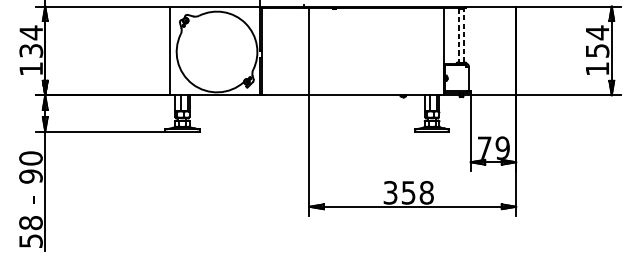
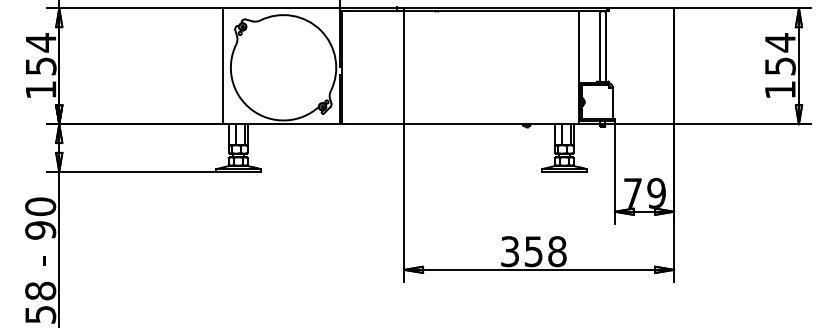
line: (463, 34) -> (605, 45), dashed -> solid
line: (459, 35) -> (599, 46), dashed -> solid
text: (30, 50) -> (40, 65), 134 -> 154

